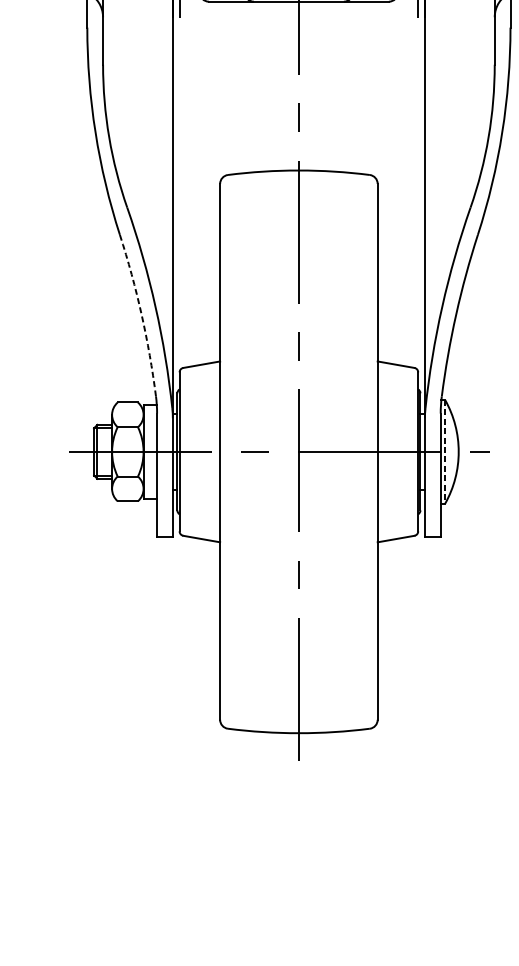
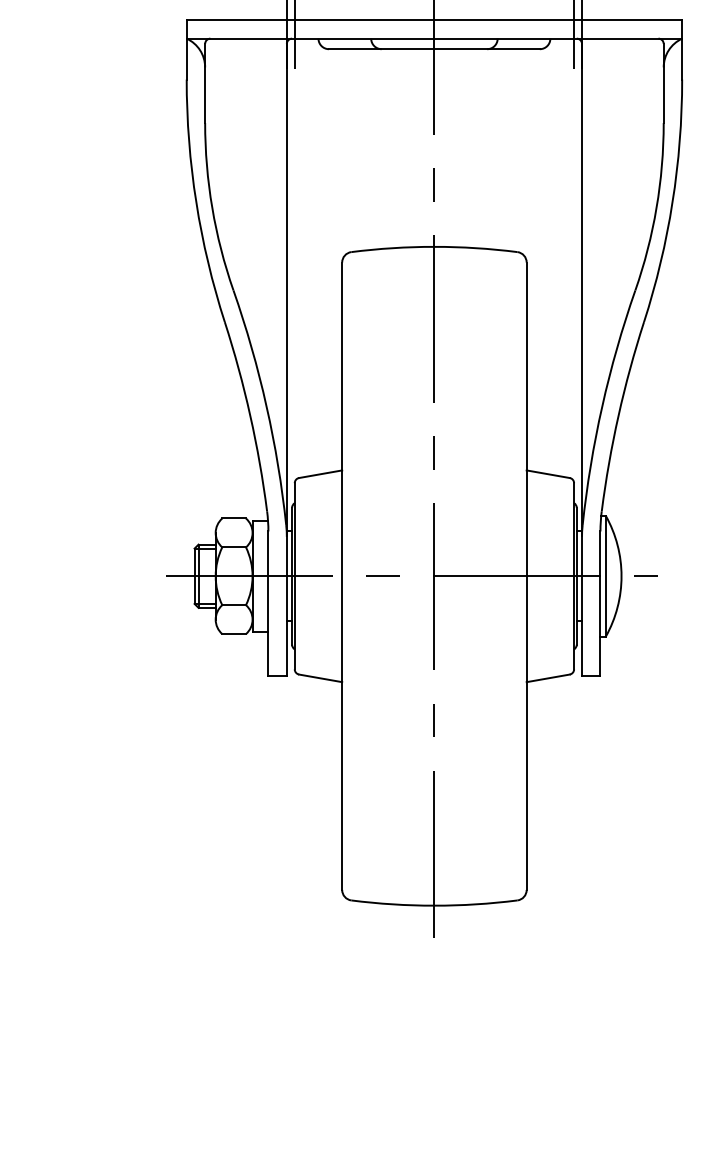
arc: (141, 314) -> (250, 415), dashed -> solid
line: (445, 452) -> (605, 576), dashed -> solid

